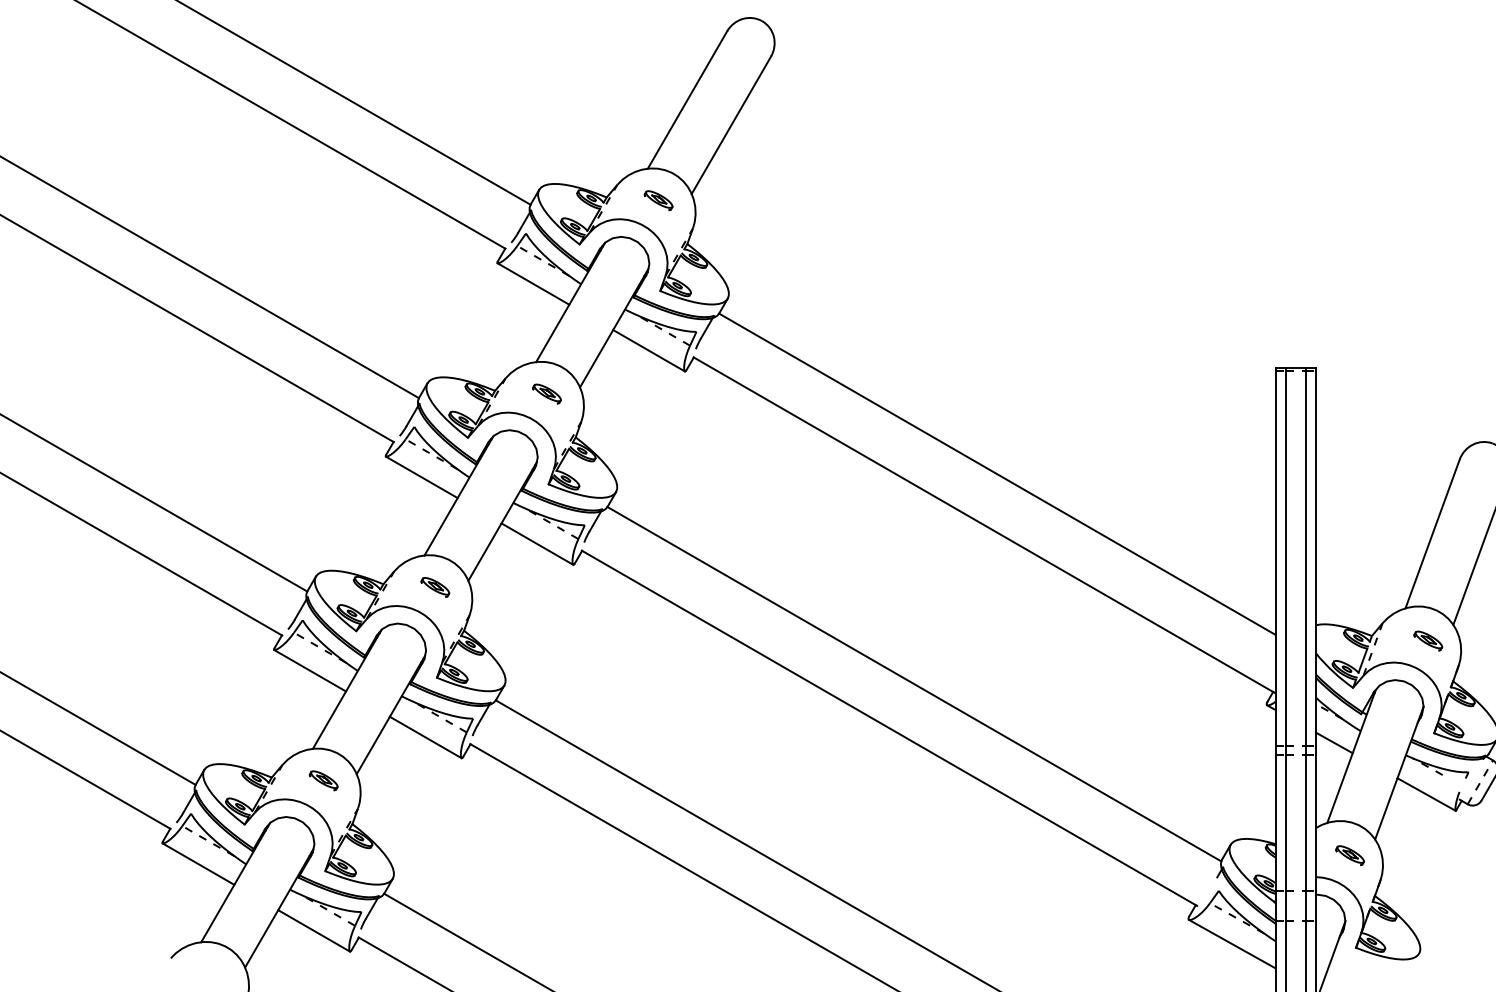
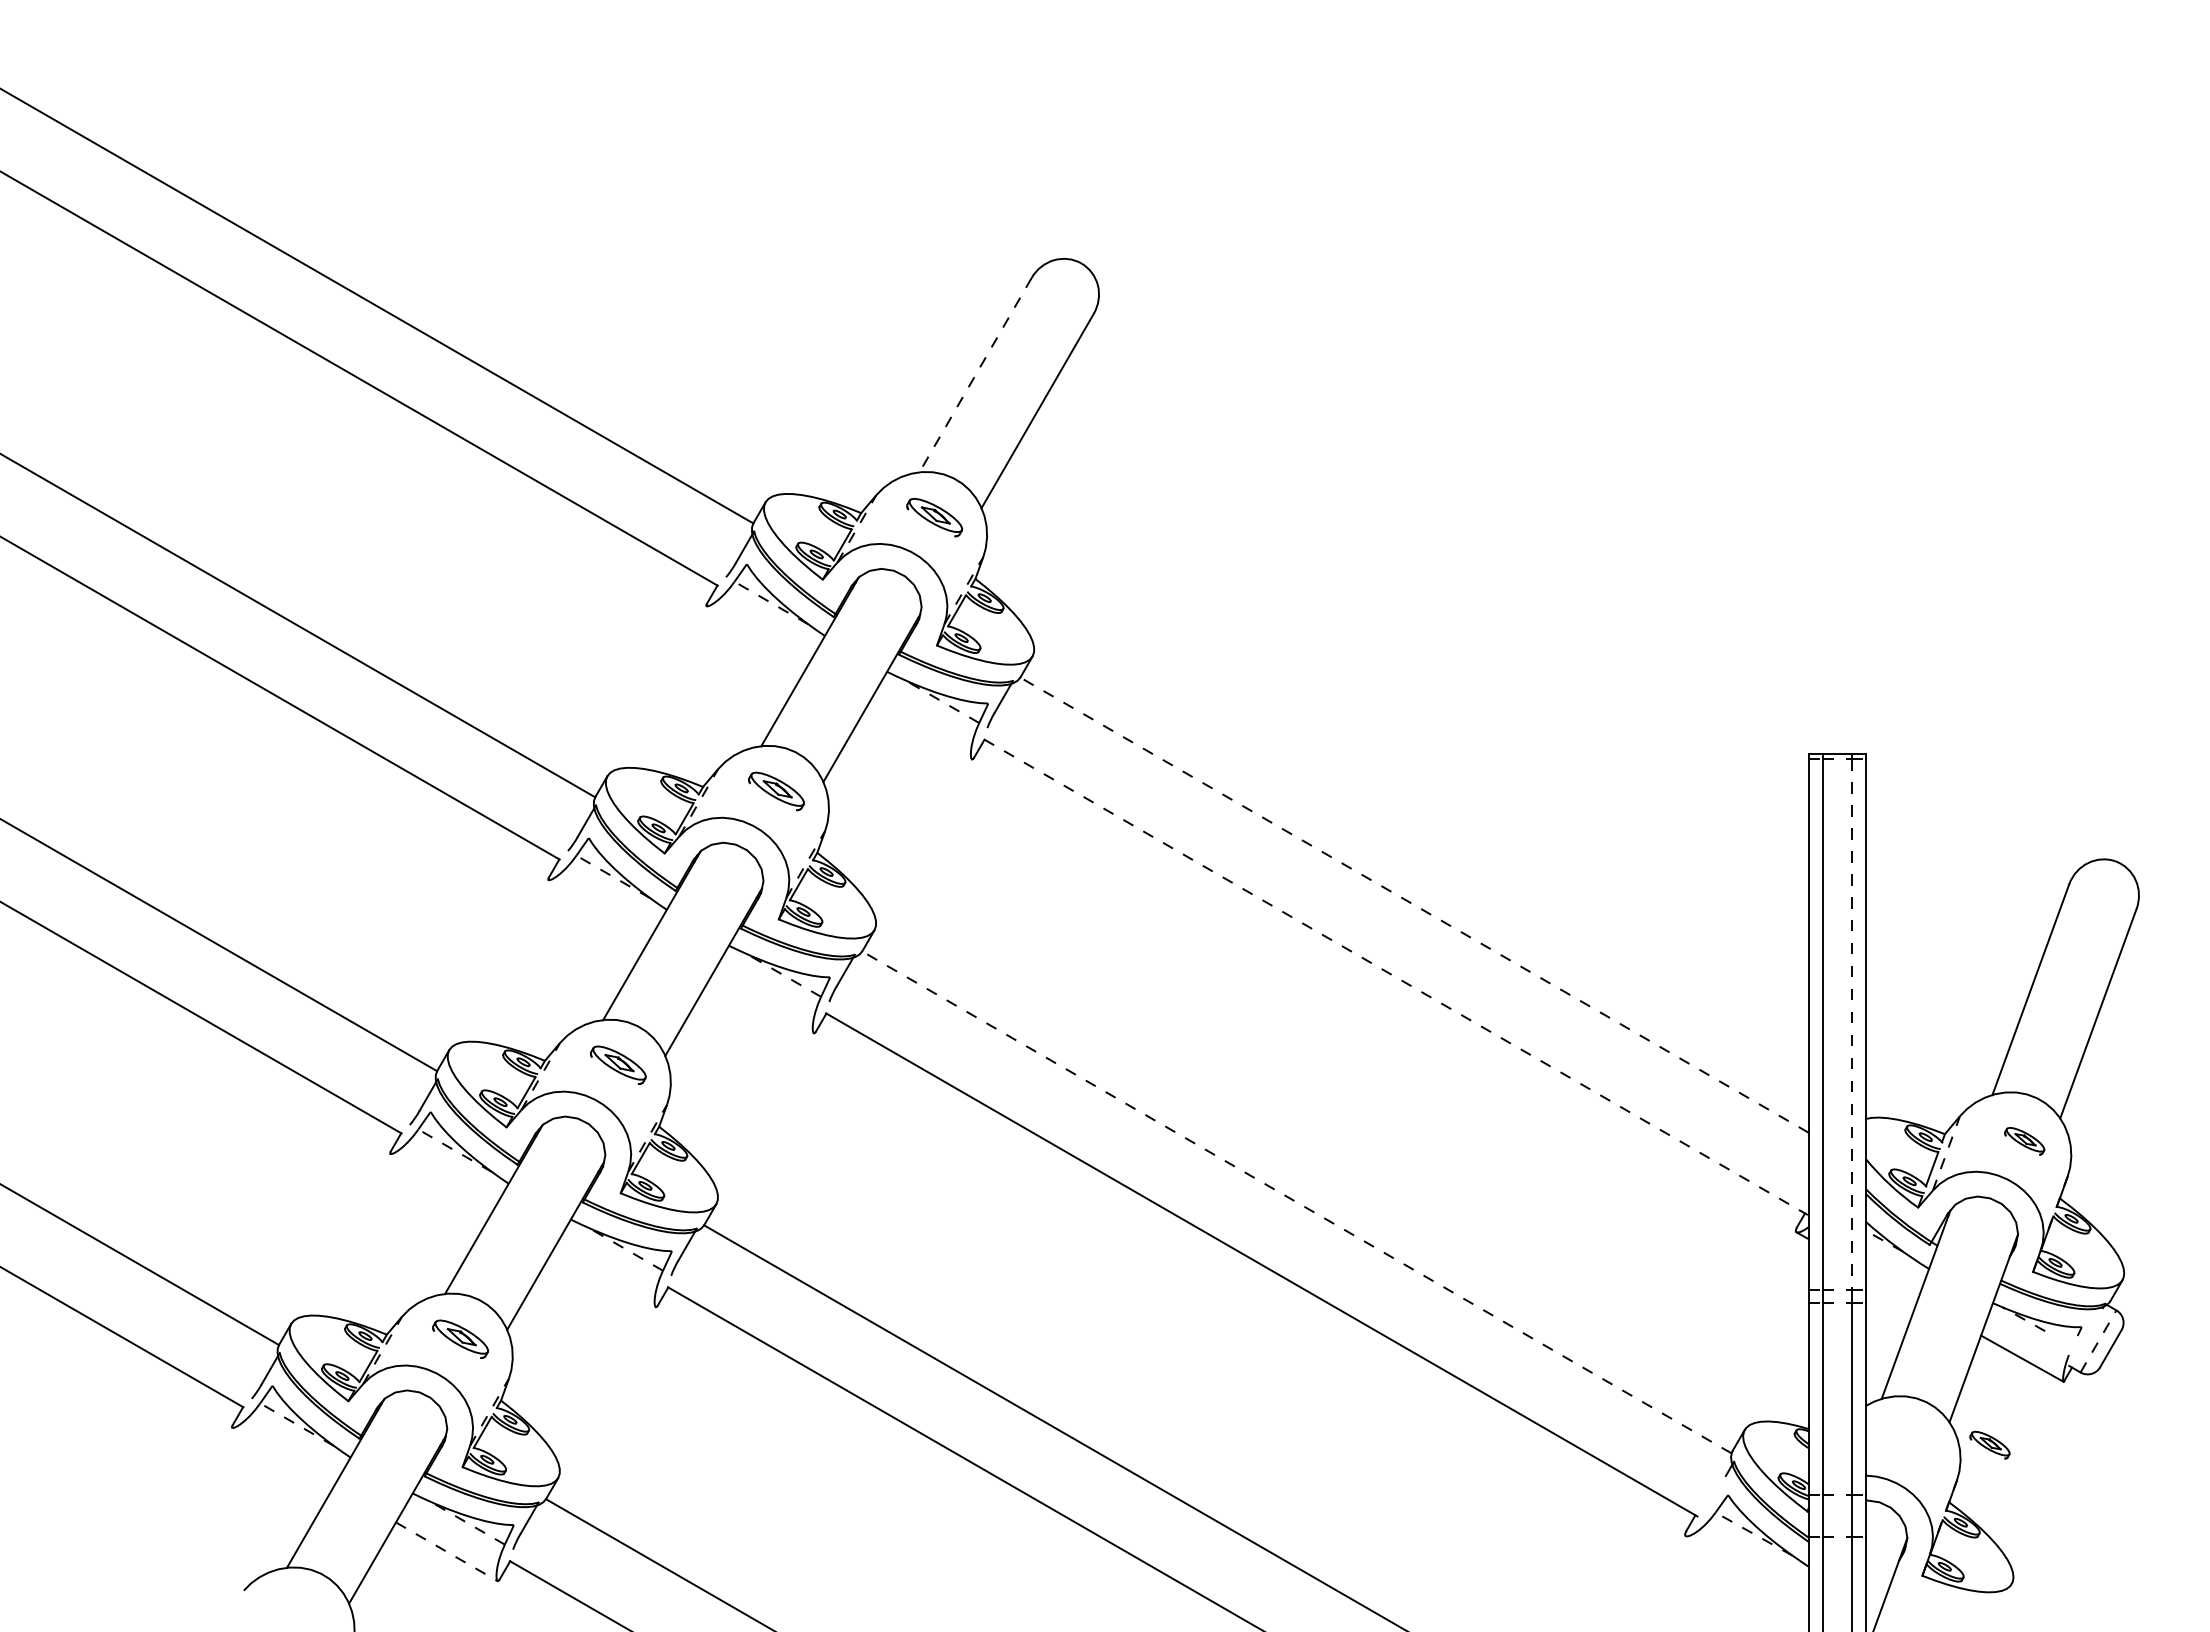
line: (687, 100) -> (975, 375), solid -> dashed
part: (658, 200) -> (934, 517), size x1.4
line: (533, 283) -> (757, 635), removed
line: (648, 350) -> (920, 729), removed
part: (546, 394) -> (776, 791), size x1.4
line: (997, 473) -> (1414, 904), solid -> dashed
line: (421, 477) -> (599, 909), removed
line: (984, 525) -> (1396, 977), solid -> dashed
line: (537, 543) -> (762, 1003), removed
line: (1305, 559) -> (1851, 1025), solid -> dashed
part: (435, 587) -> (618, 1065), size x1.4
line: (310, 670) -> (441, 1183), removed
line: (914, 684) -> (1296, 1202), solid -> dashed
line: (425, 737) -> (604, 1277), removed
line: (1334, 742) -> (1891, 1285), removed
part: (323, 780) -> (459, 1338), size x1.4
part: (1349, 855) -> (1989, 1444), moved
line: (198, 863) -> (282, 1456), removed
line: (313, 930) -> (446, 1551), solid -> dashed
line: (1231, 944) -> (1746, 1570), removed

